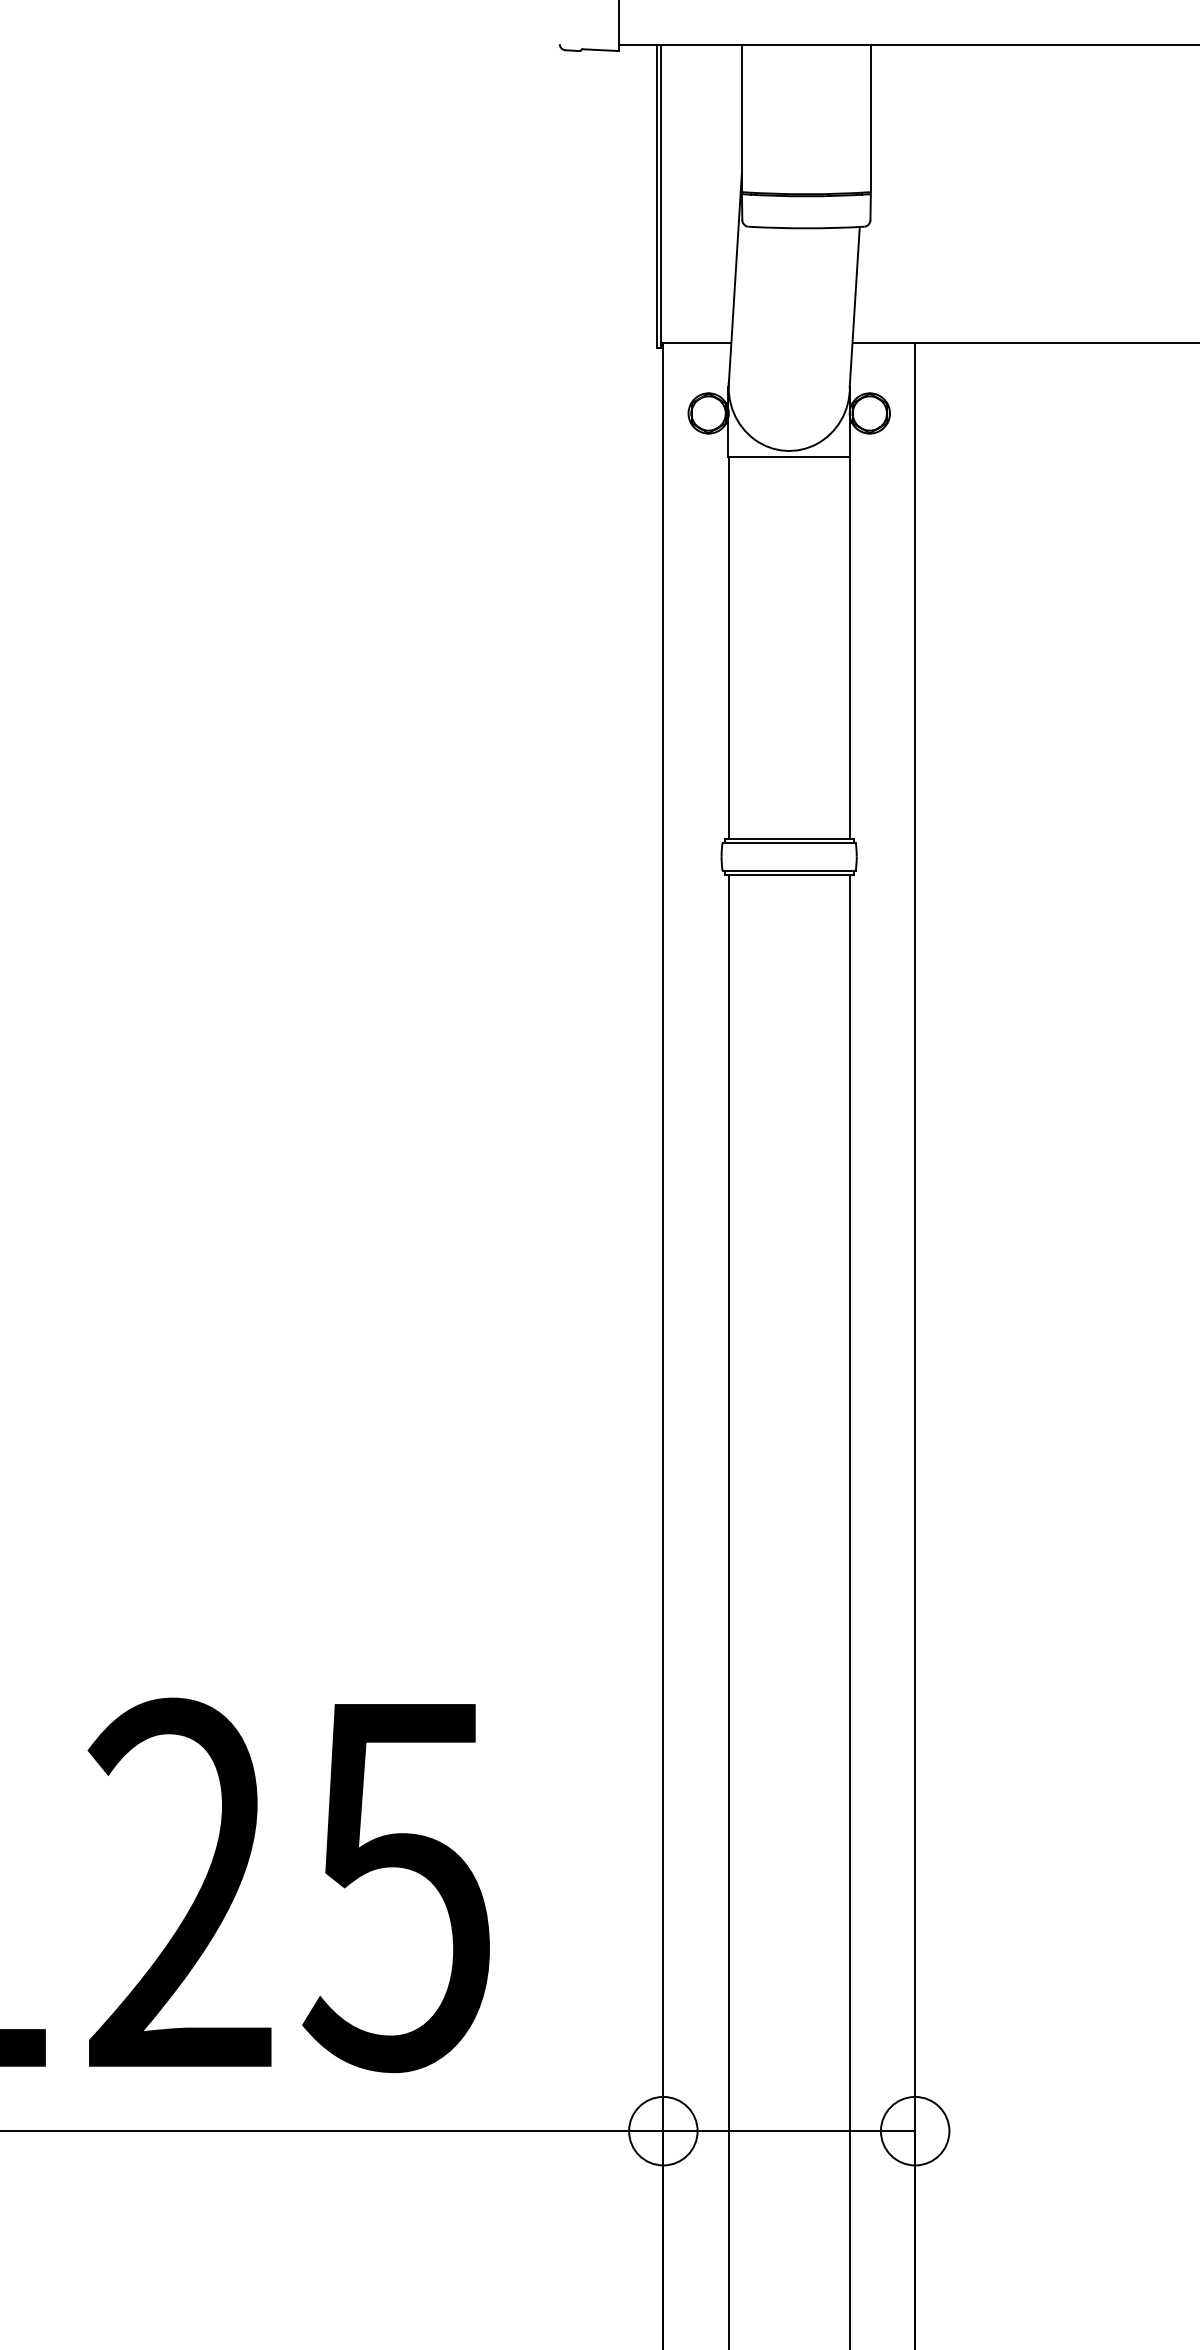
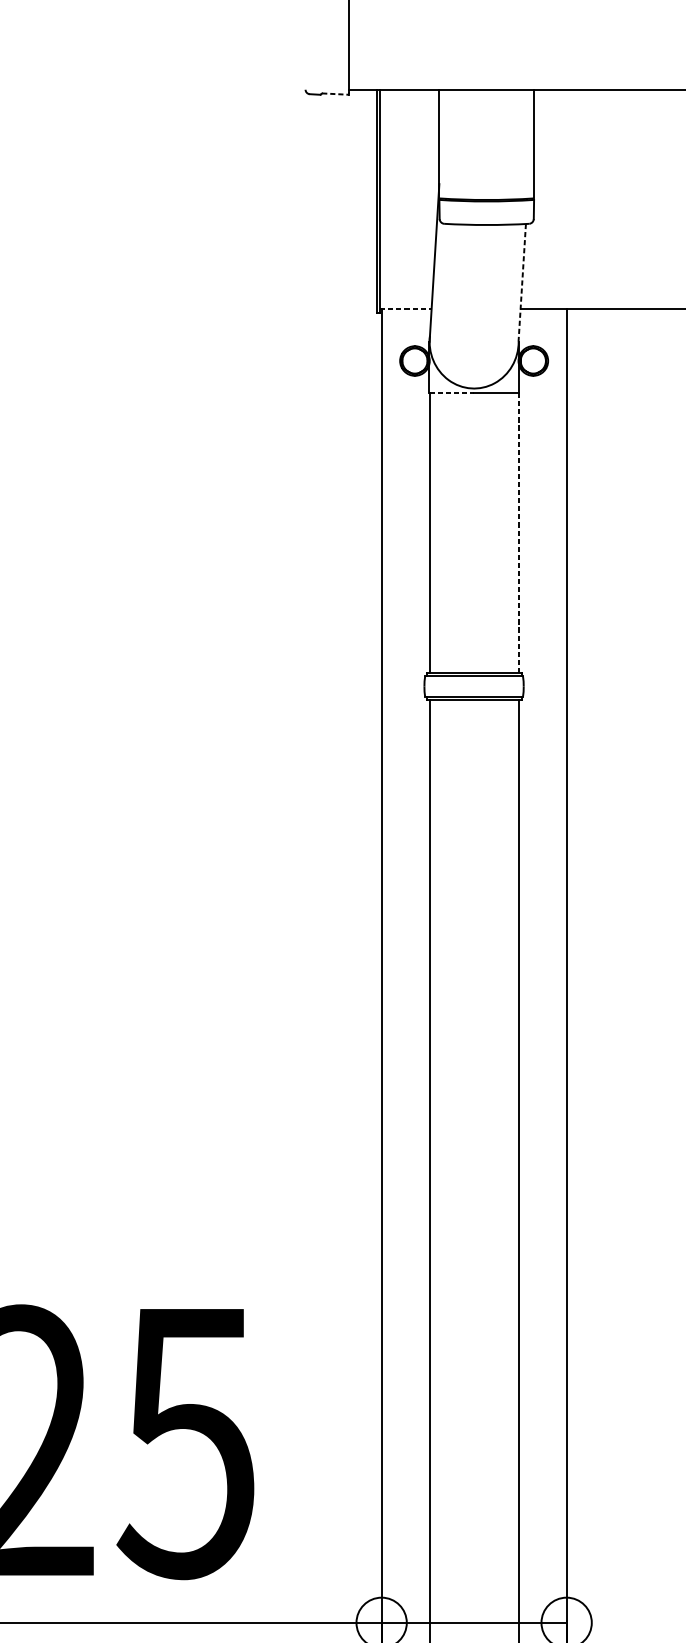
line: (601, 50) -> (336, 94), solid -> dashed
line: (854, 307) -> (522, 283), solid -> dashed
line: (696, 342) -> (406, 308), solid -> dashed
line: (759, 457) -> (452, 393), solid -> dashed
line: (849, 647) -> (518, 532), solid -> dashed

